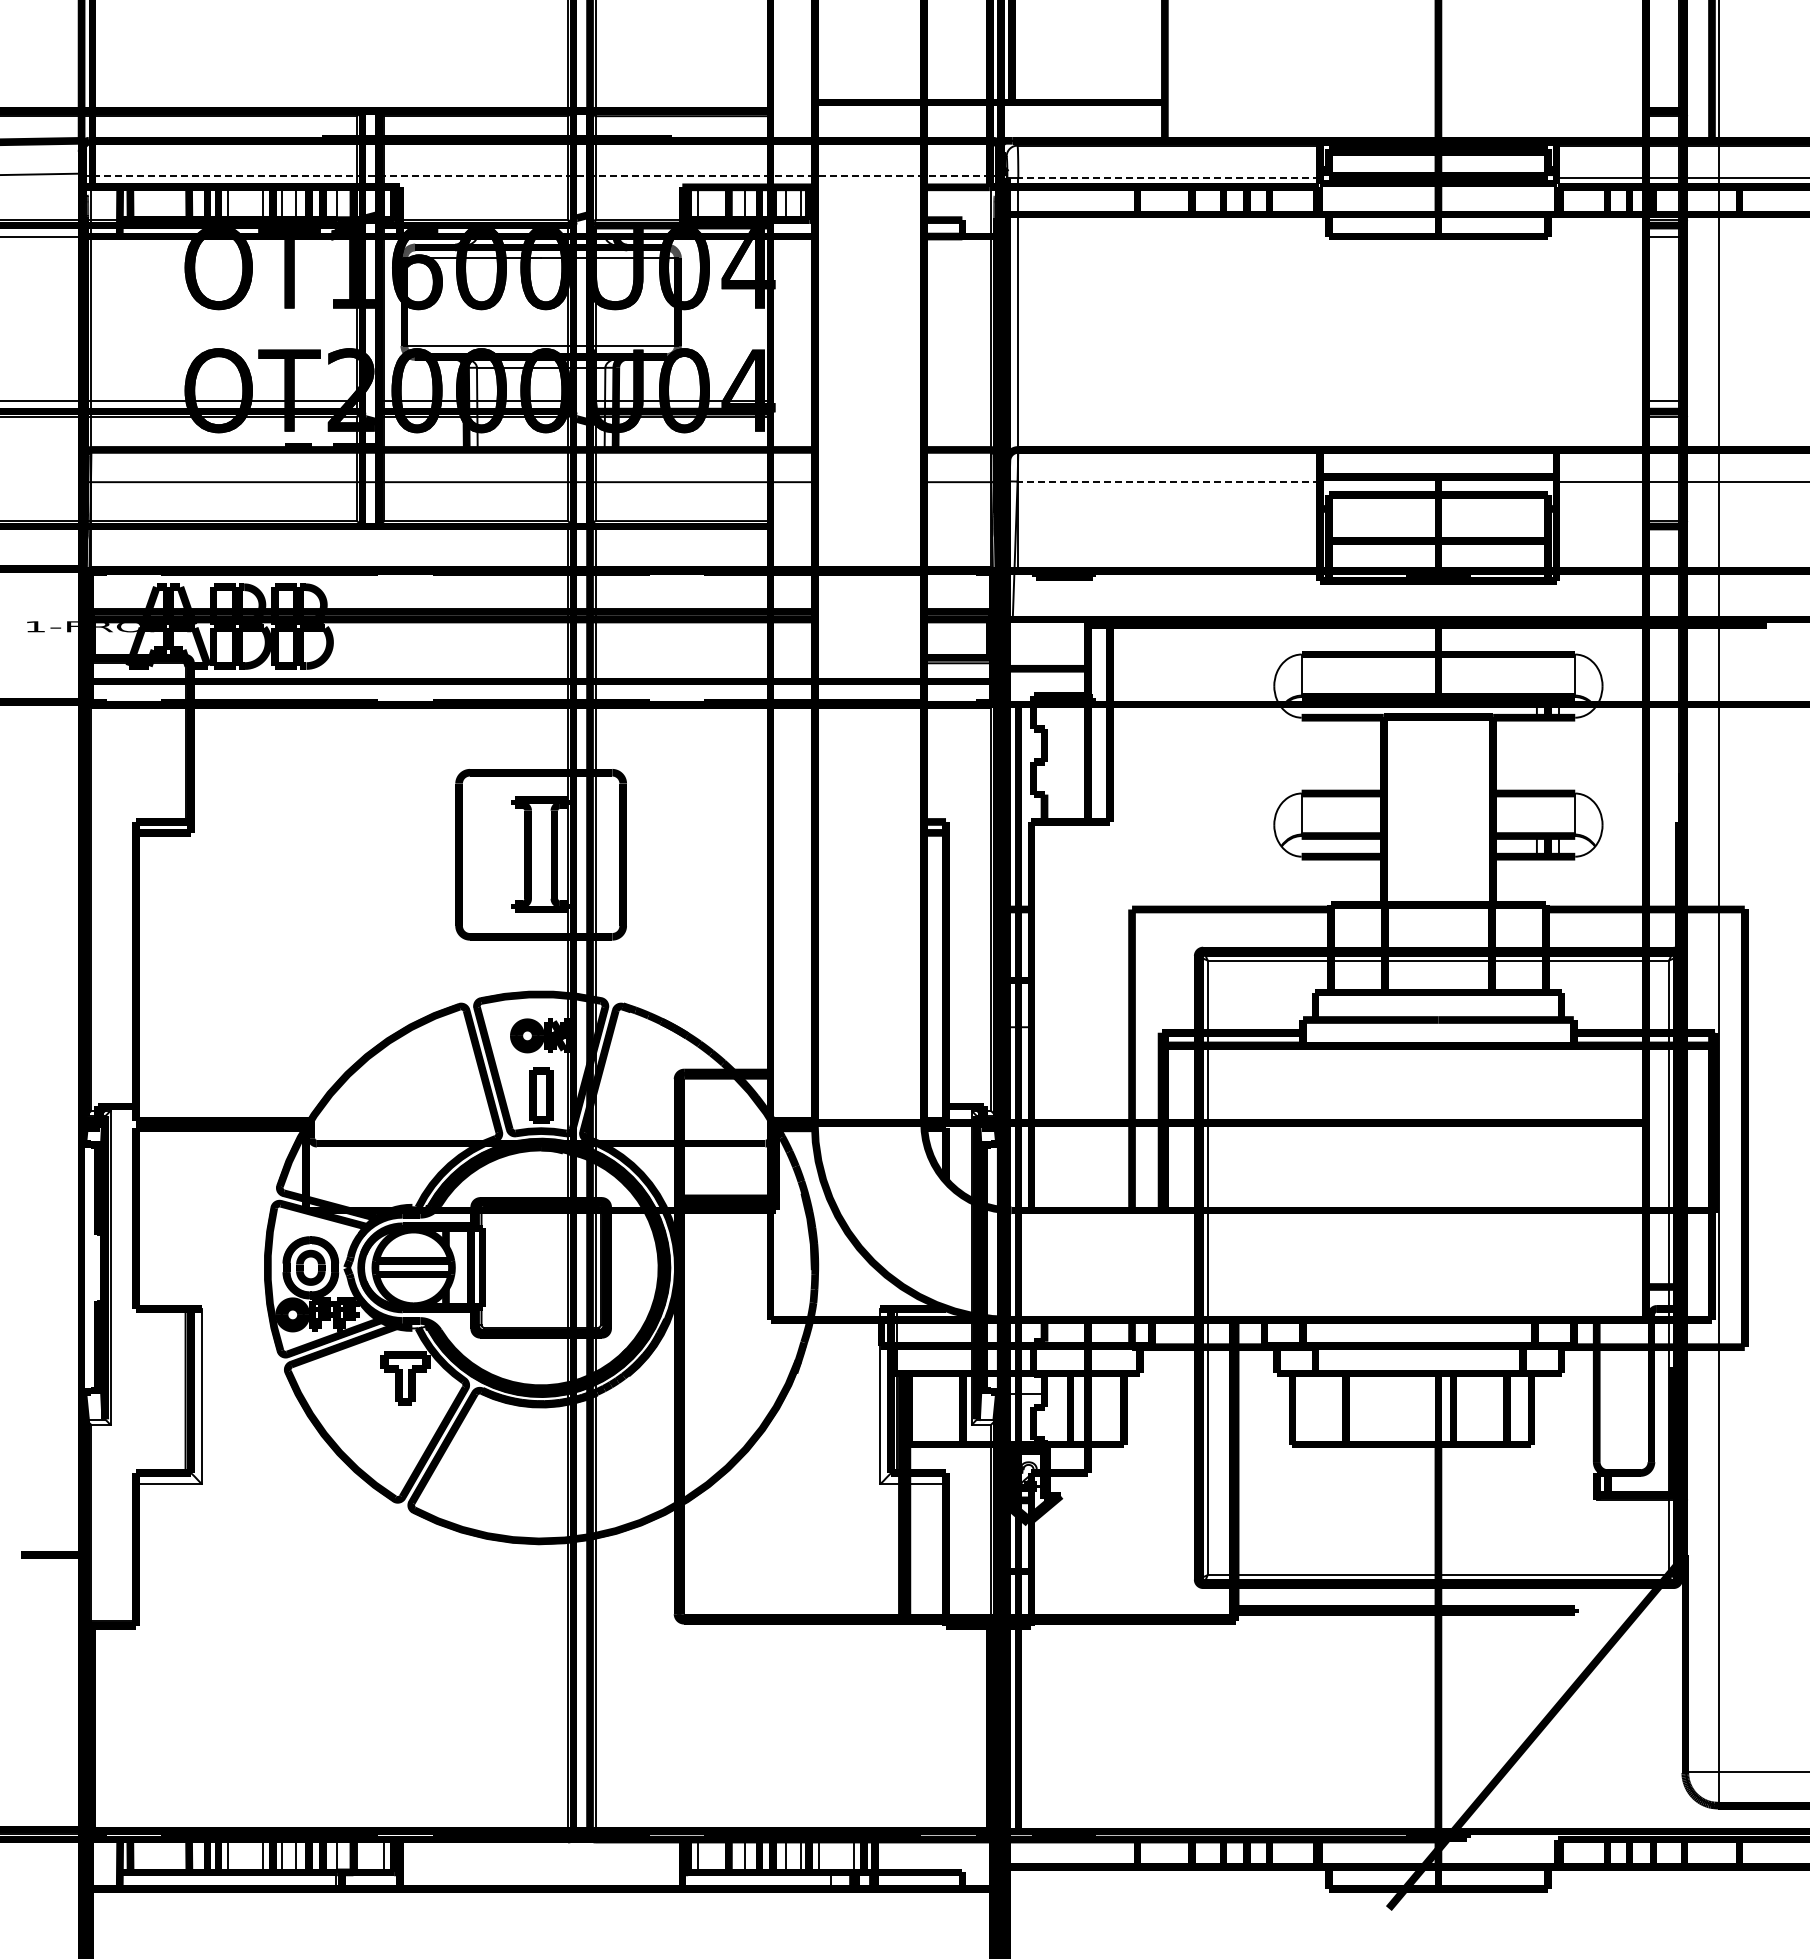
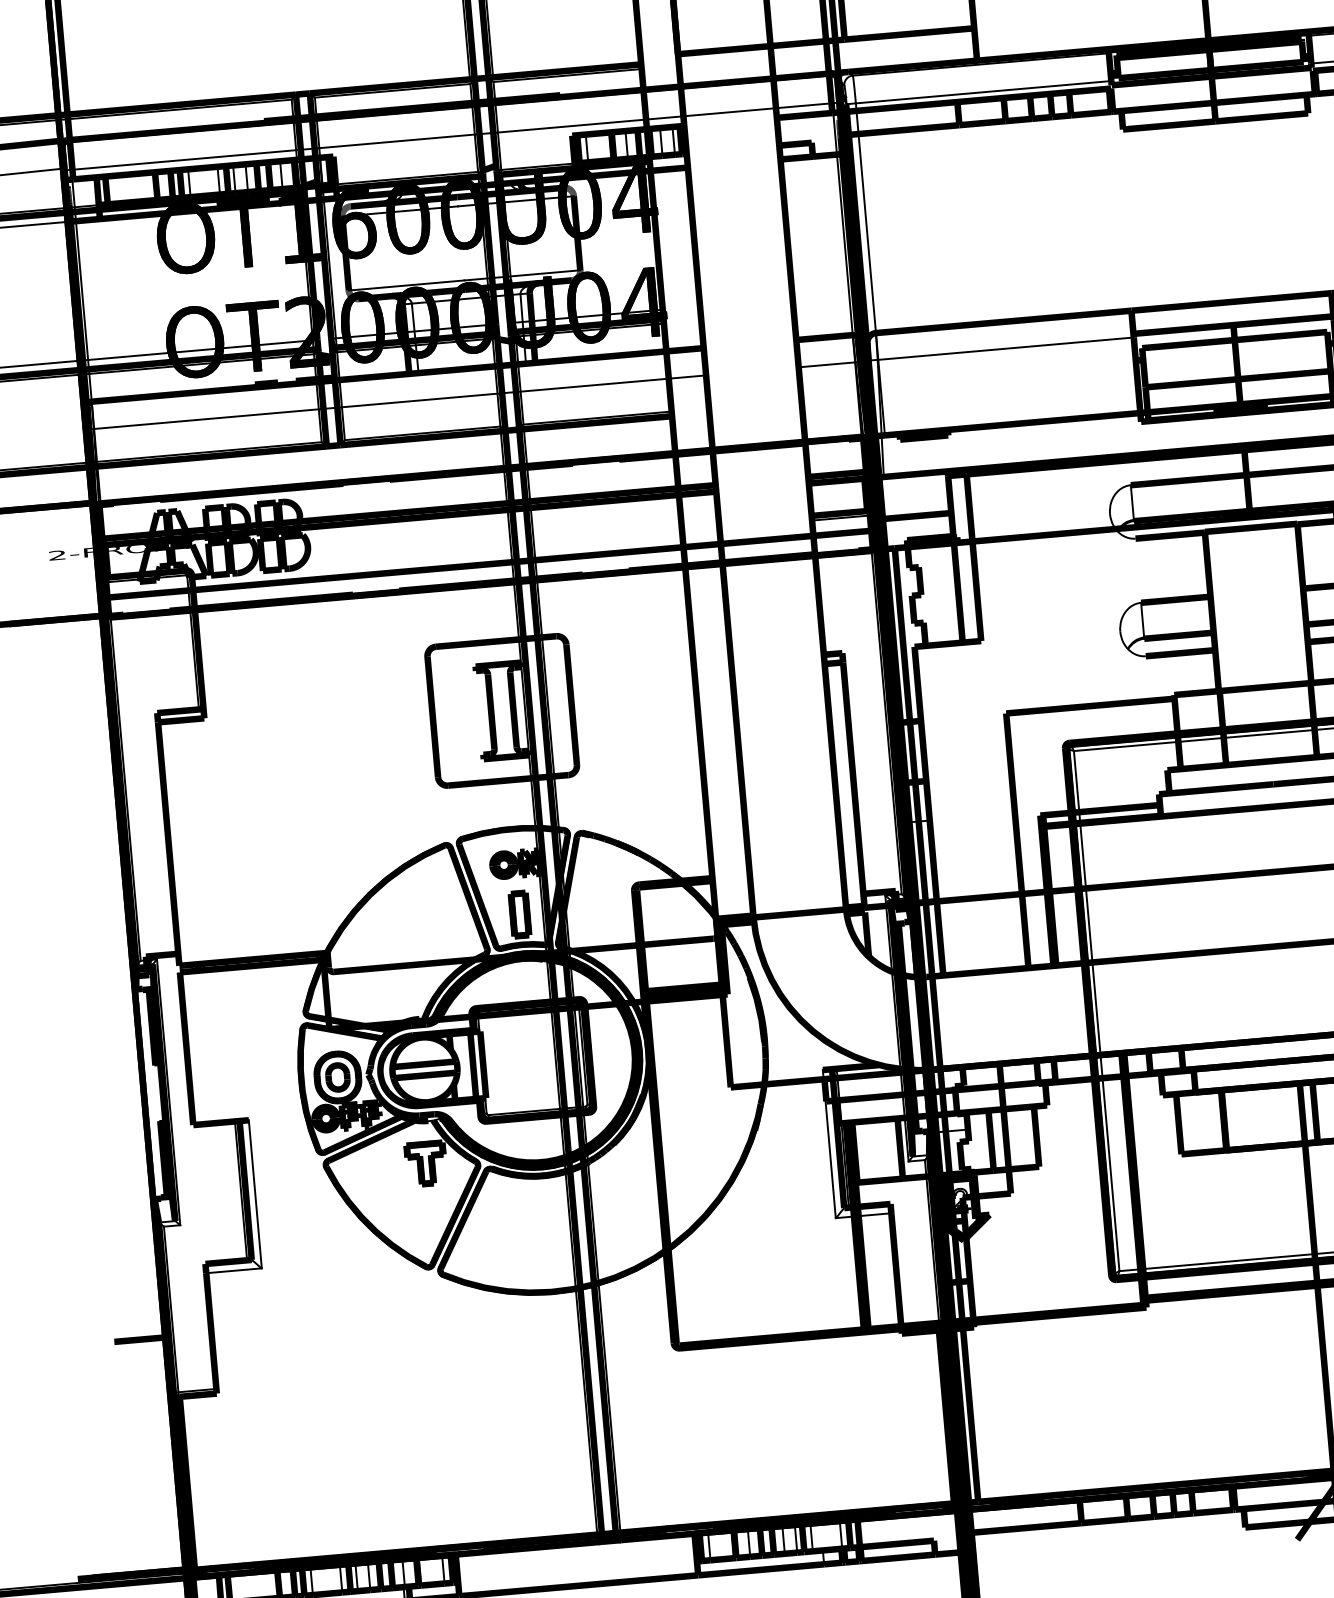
line: (541, 175) -> (452, 136), dashed -> solid
line: (1169, 178) -> (983, 92), dashed -> solid
line: (1168, 481) -> (1005, 348), dashed -> solid
text: (34, 626) -> (56, 555), 1-FRONT -> 2-FRONT

